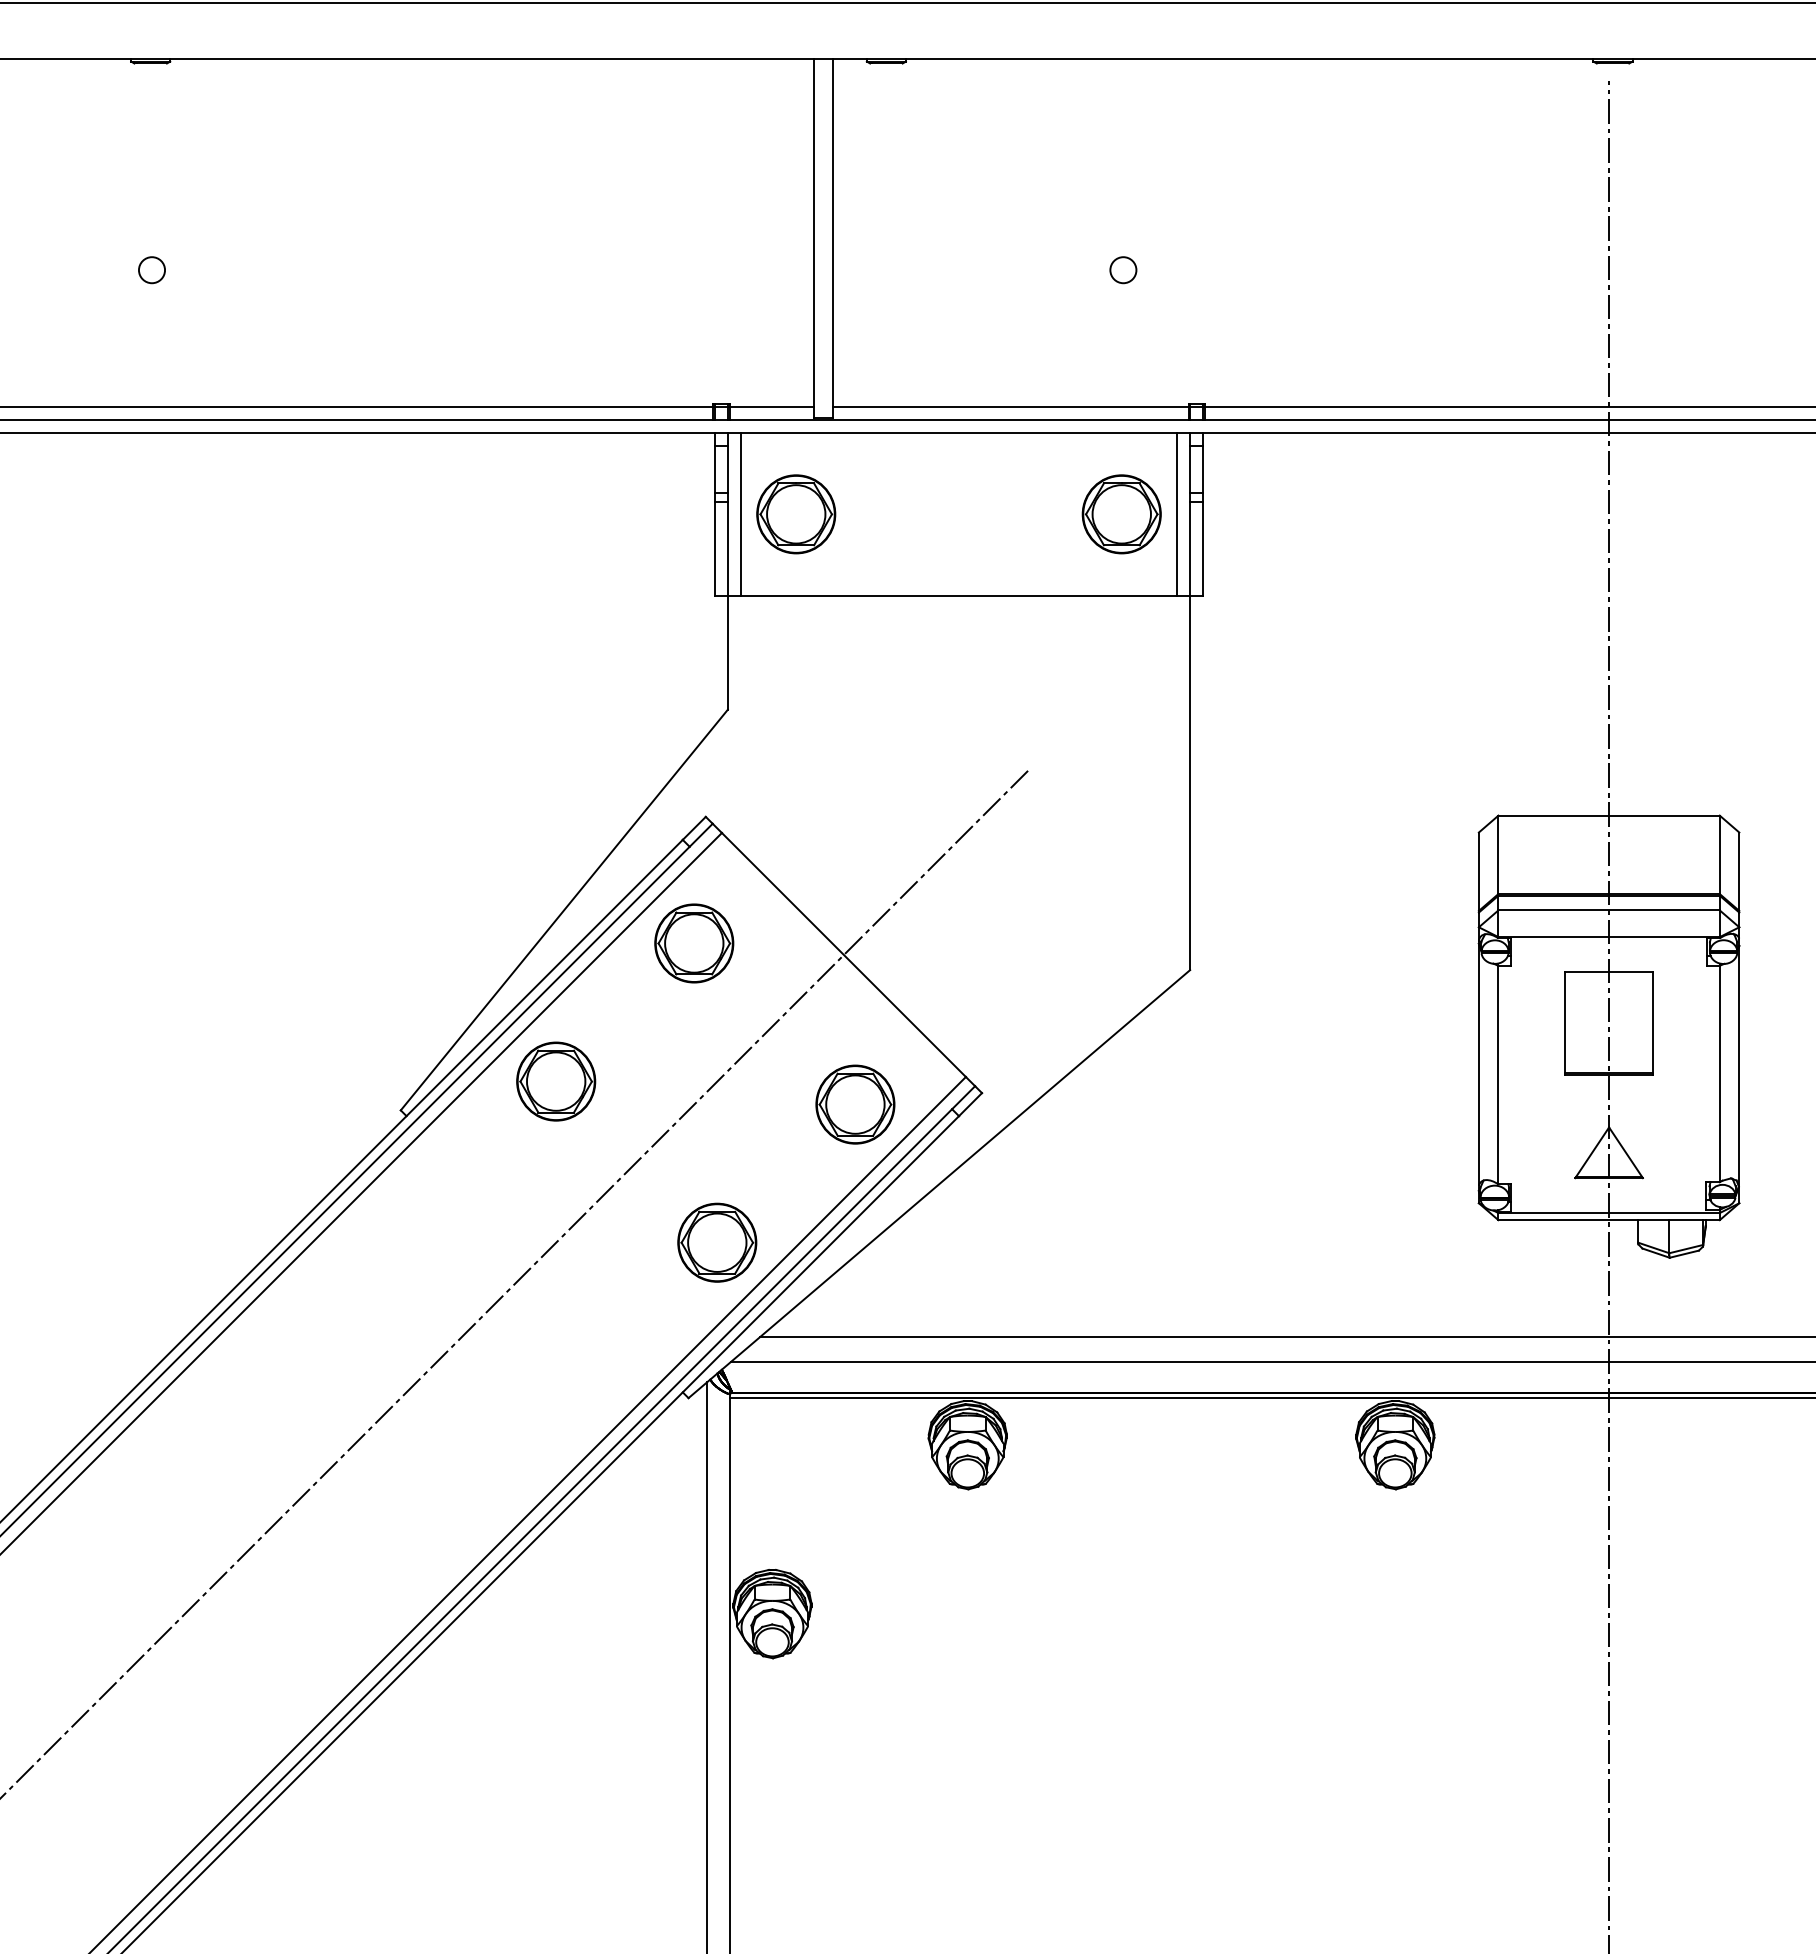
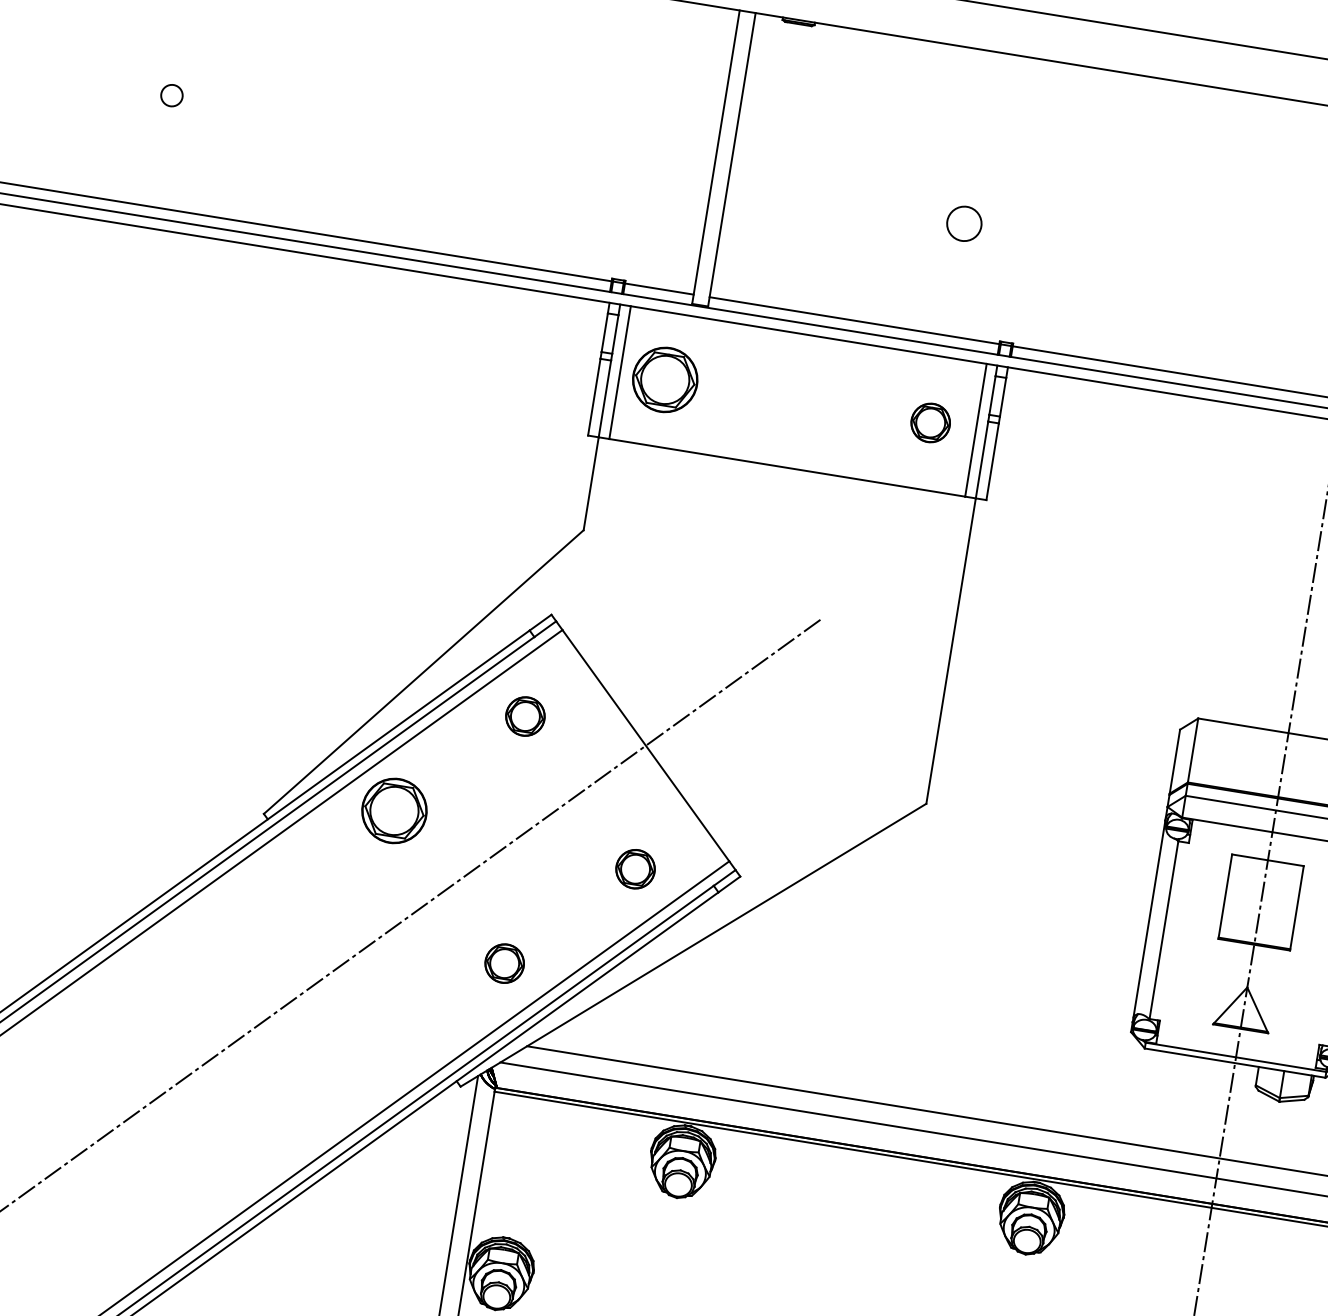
circle: (1123, 270) -> (964, 224), size x1.6
part: (1121, 514) -> (930, 423), size x0.6
part: (694, 943) -> (525, 716), size x0.6
part: (855, 1104) -> (635, 869), size x0.6
part: (717, 1242) -> (504, 963), size x0.6

